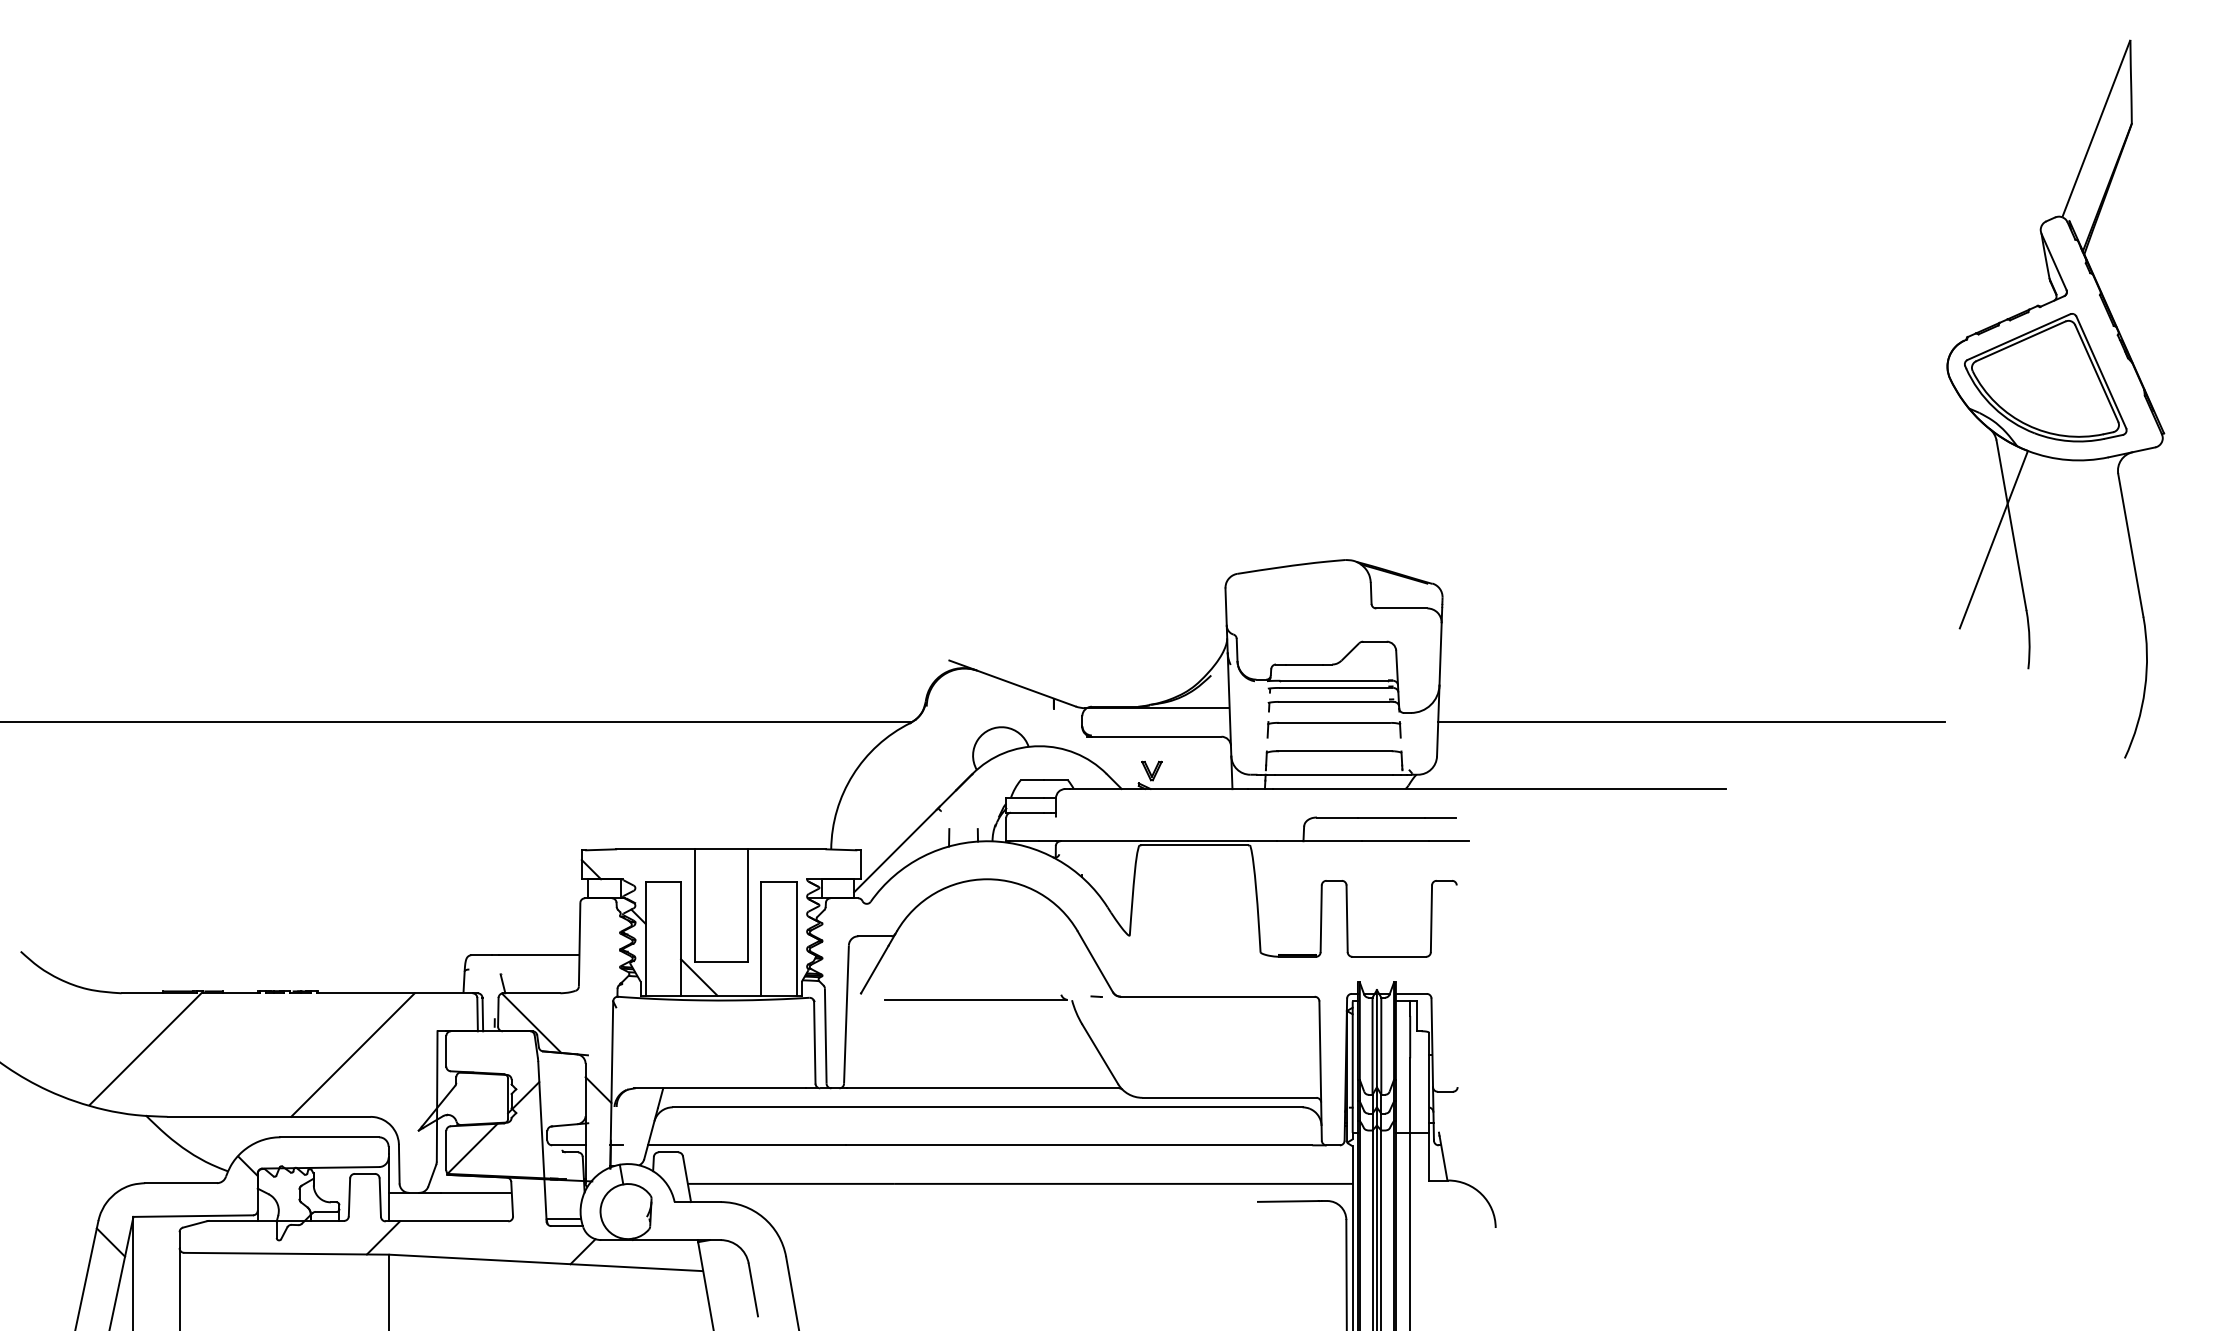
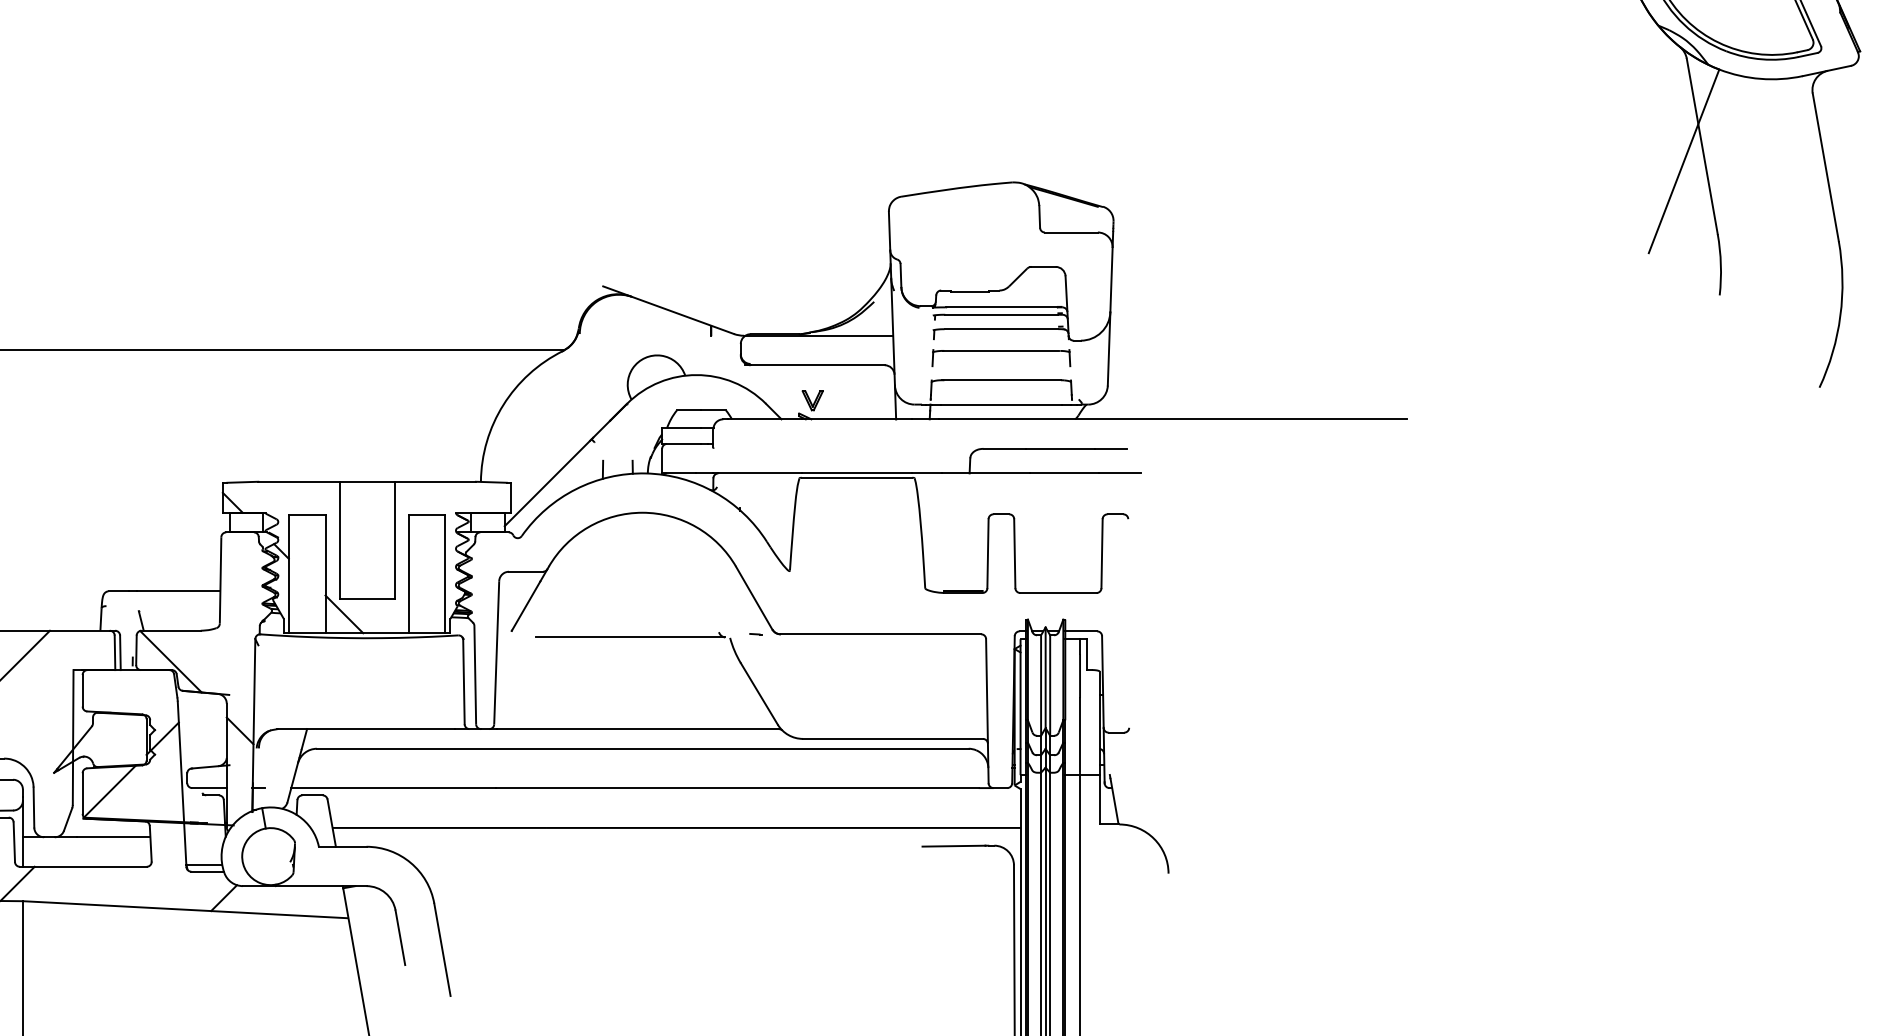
line: (1691, 722) -> (1371, 350), removed

